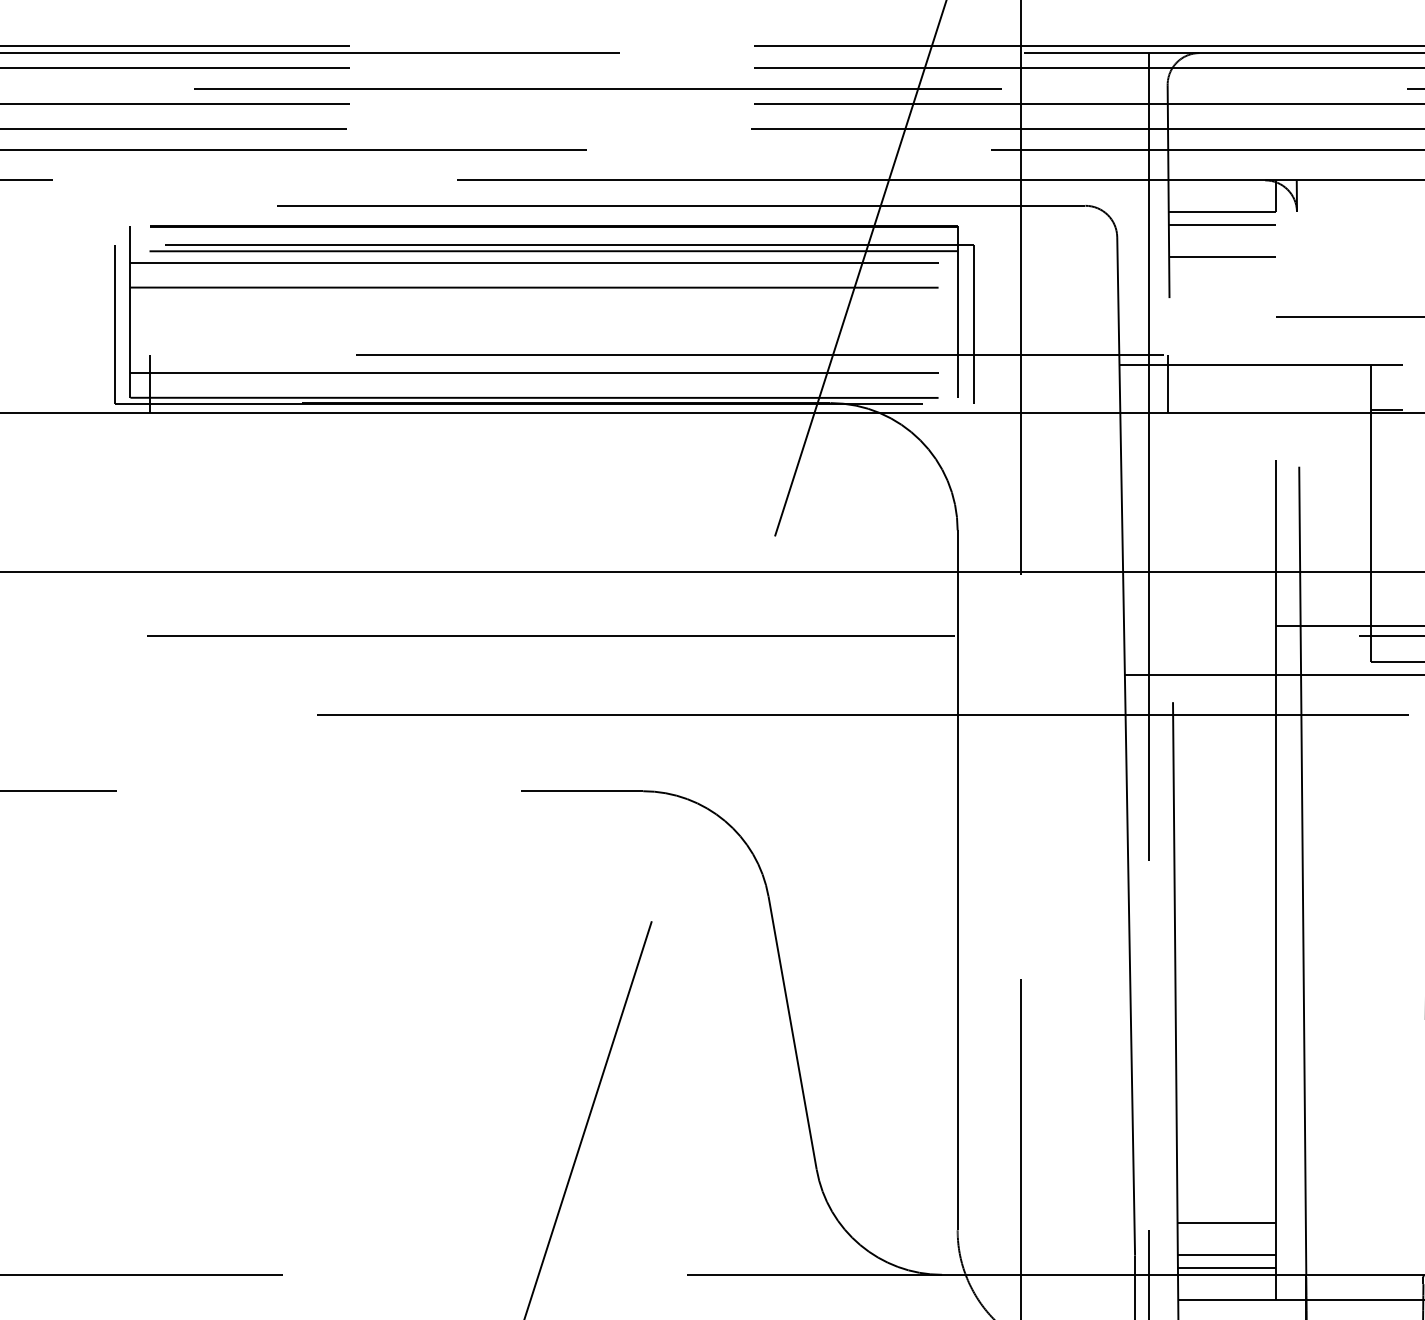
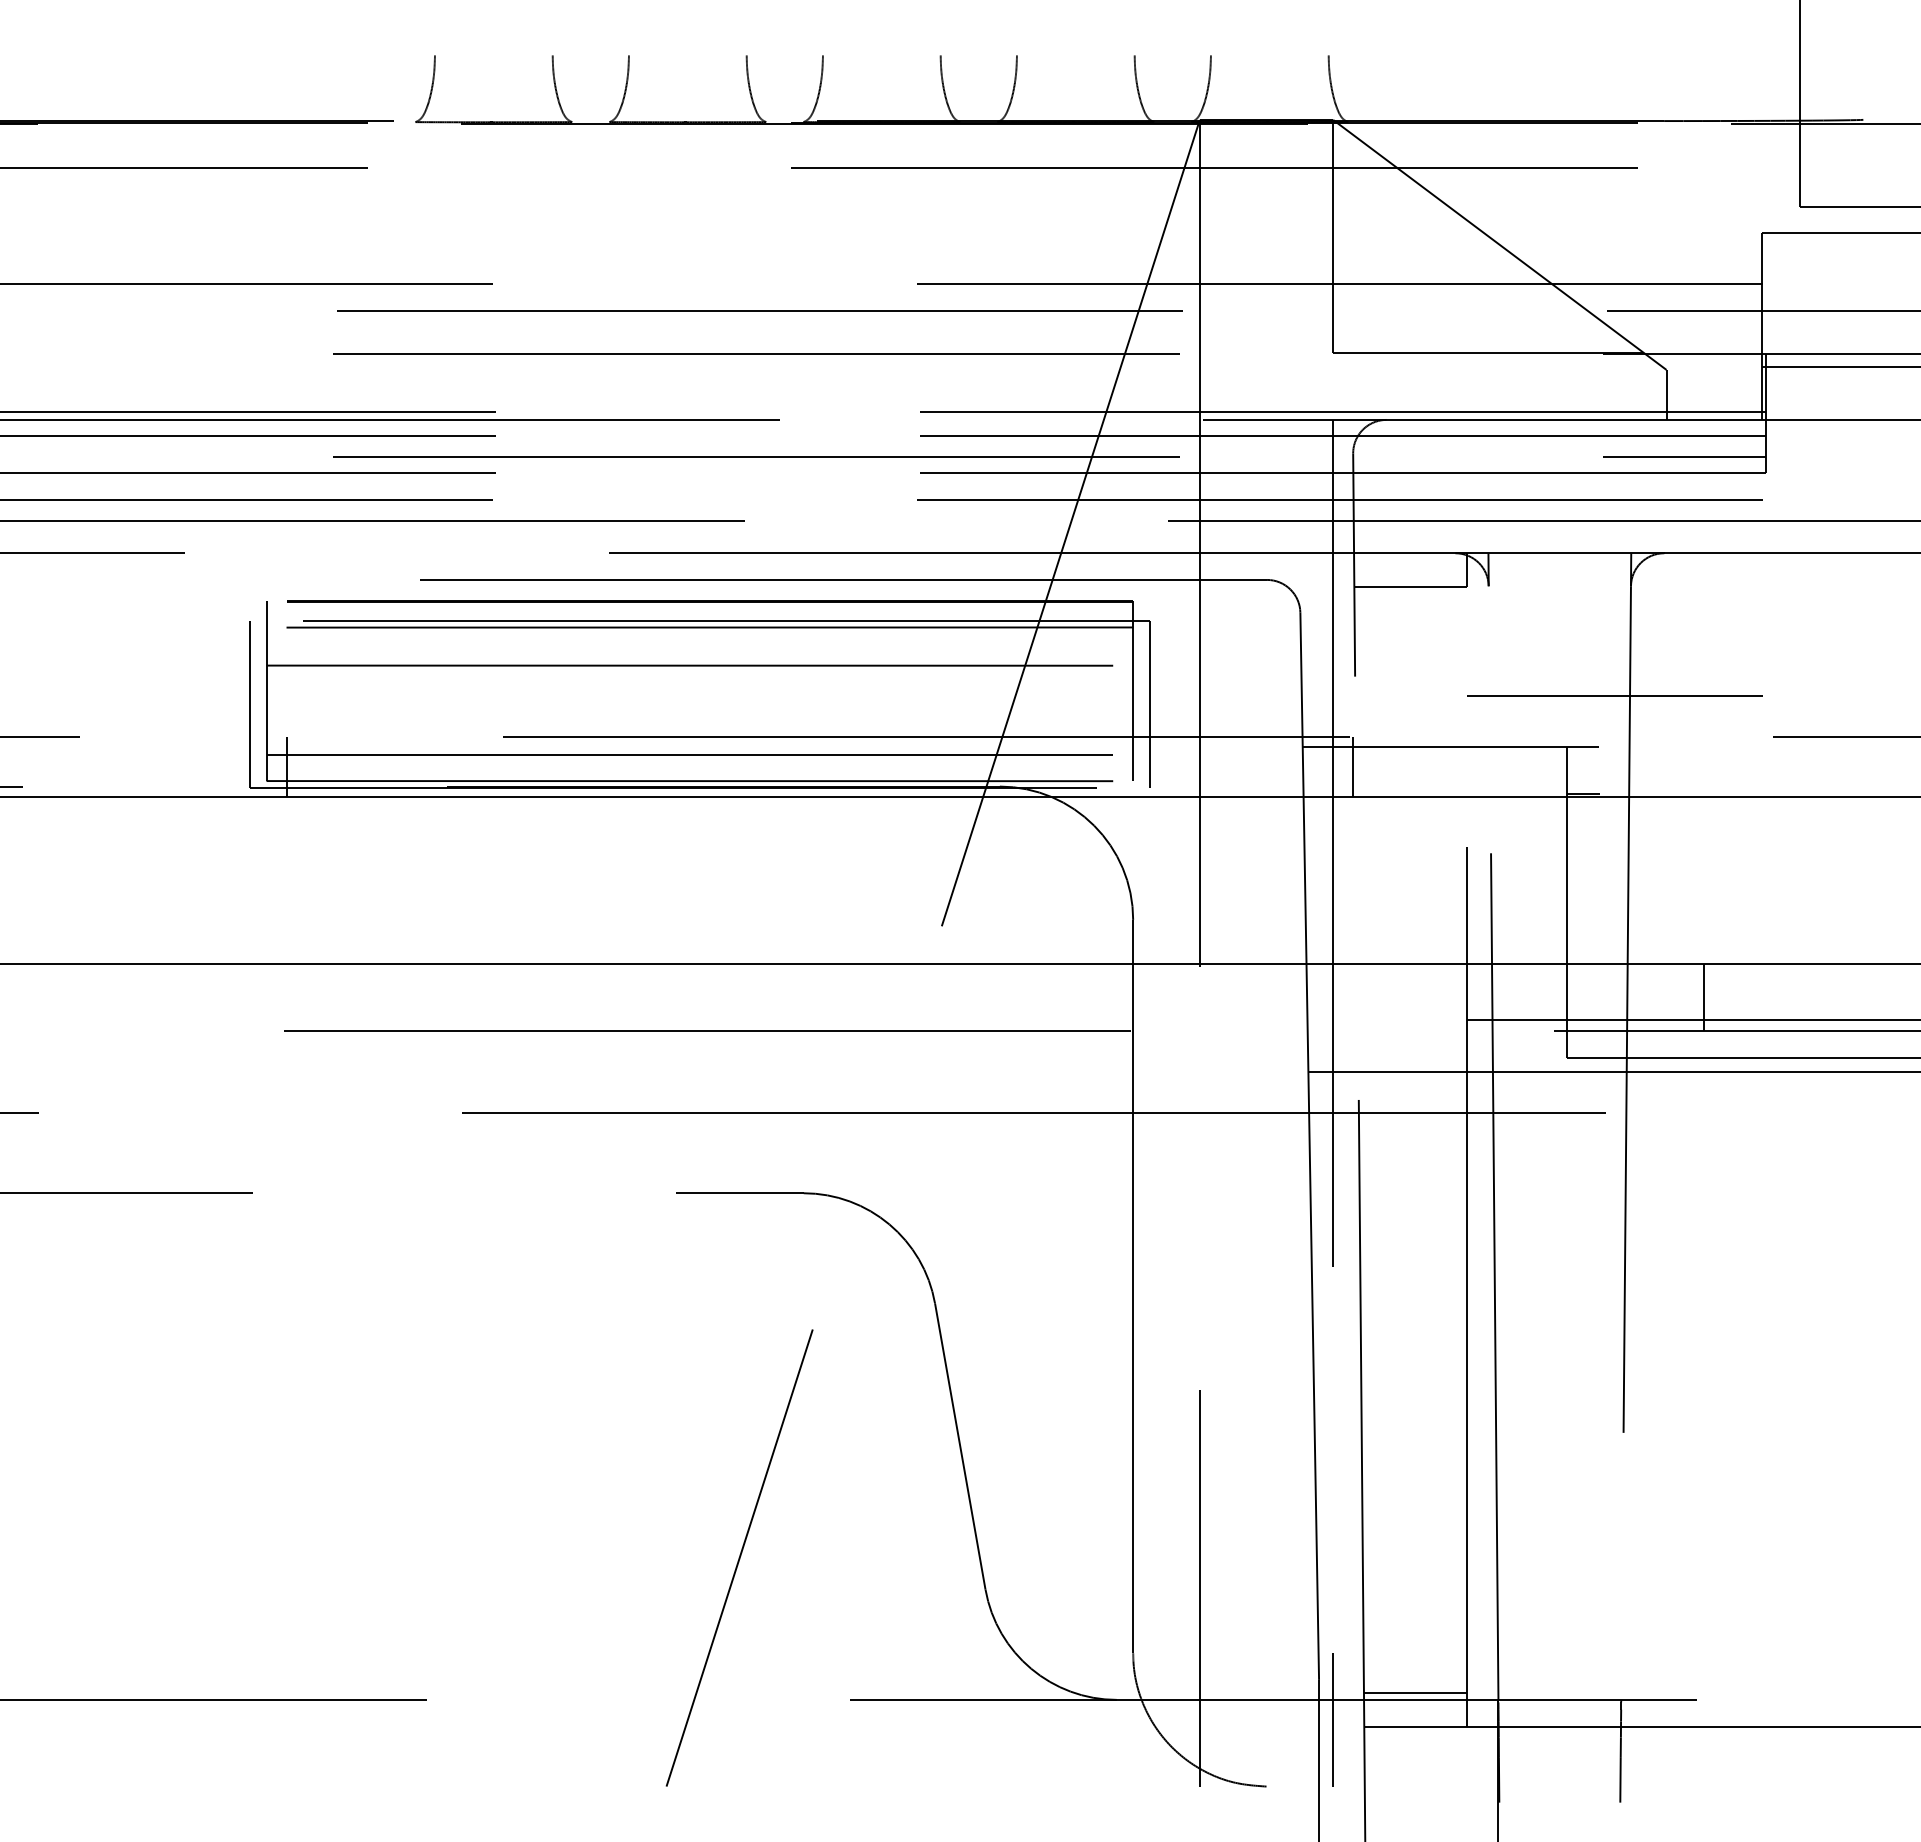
line: (1222, 225) -> (1410, 600), removed
line: (1222, 256) -> (1410, 633), removed
line: (543, 262) -> (699, 639), removed
line: (1226, 1223) -> (1414, 1646), removed
line: (1226, 1255) -> (1414, 1679), removed

